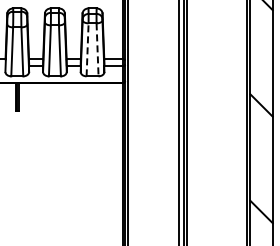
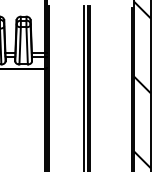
line: (87, 49) -> (20, 45), dashed -> solid
line: (97, 50) -> (27, 46), dashed -> solid

